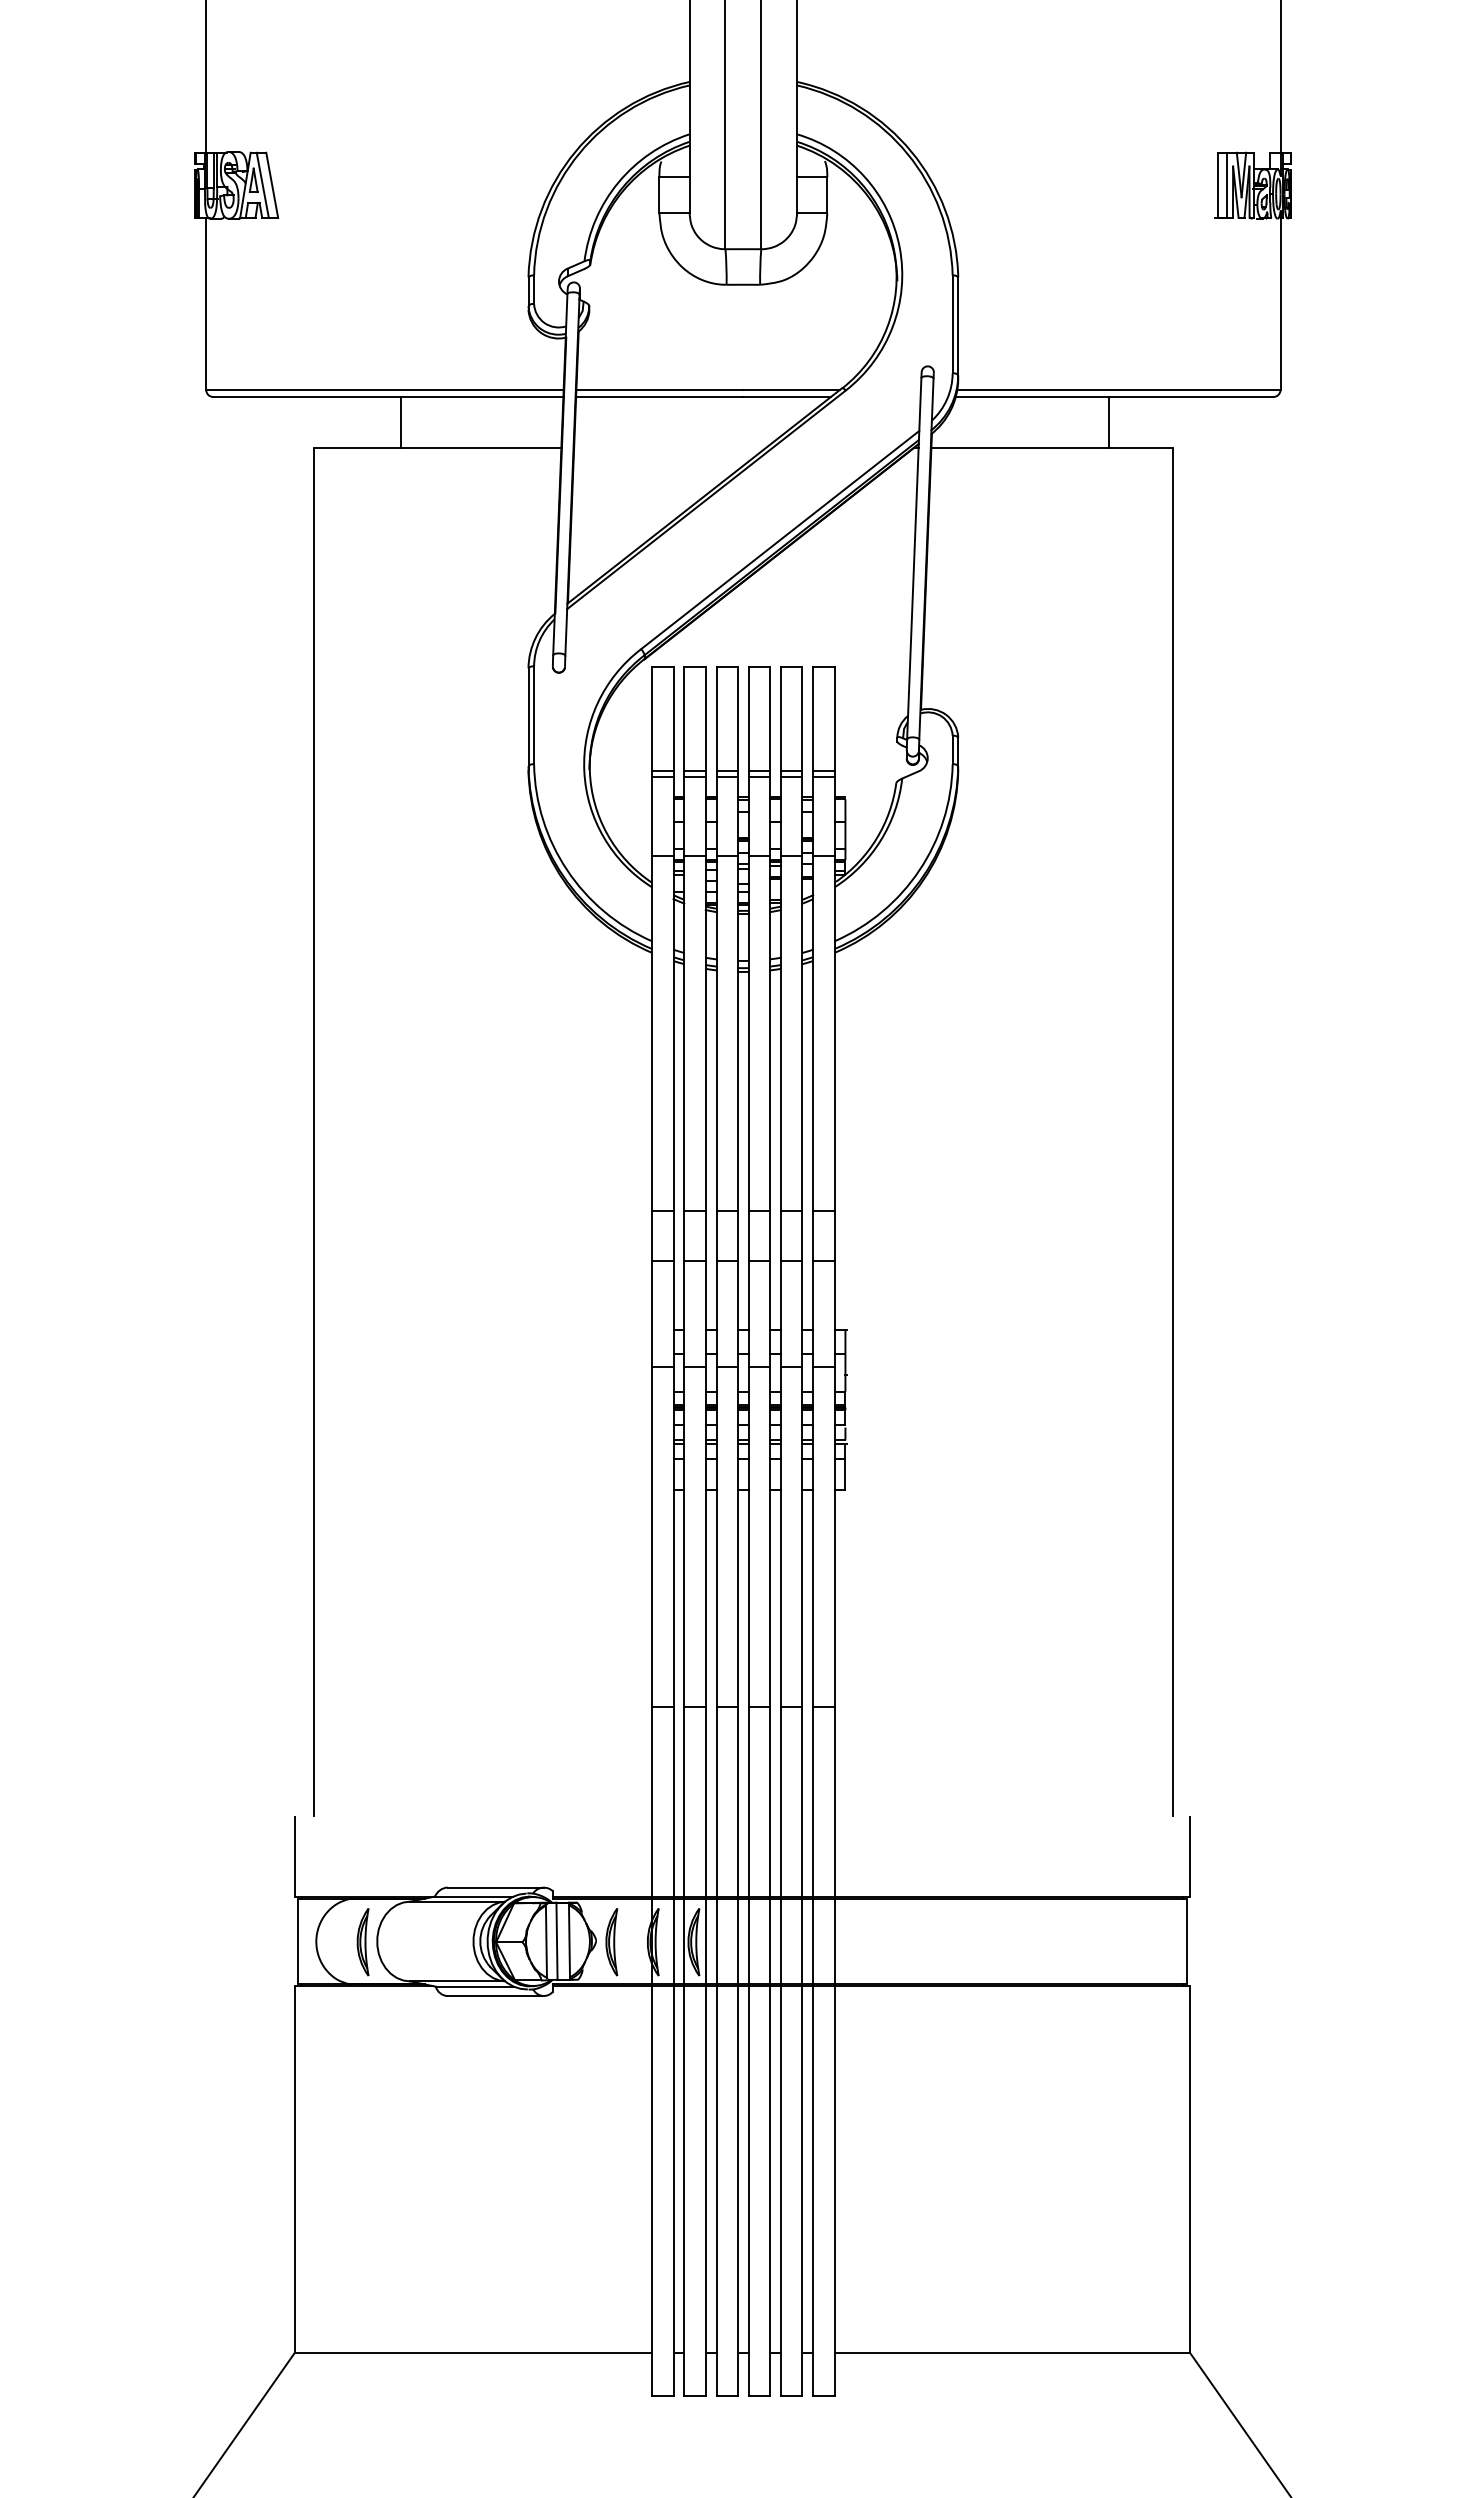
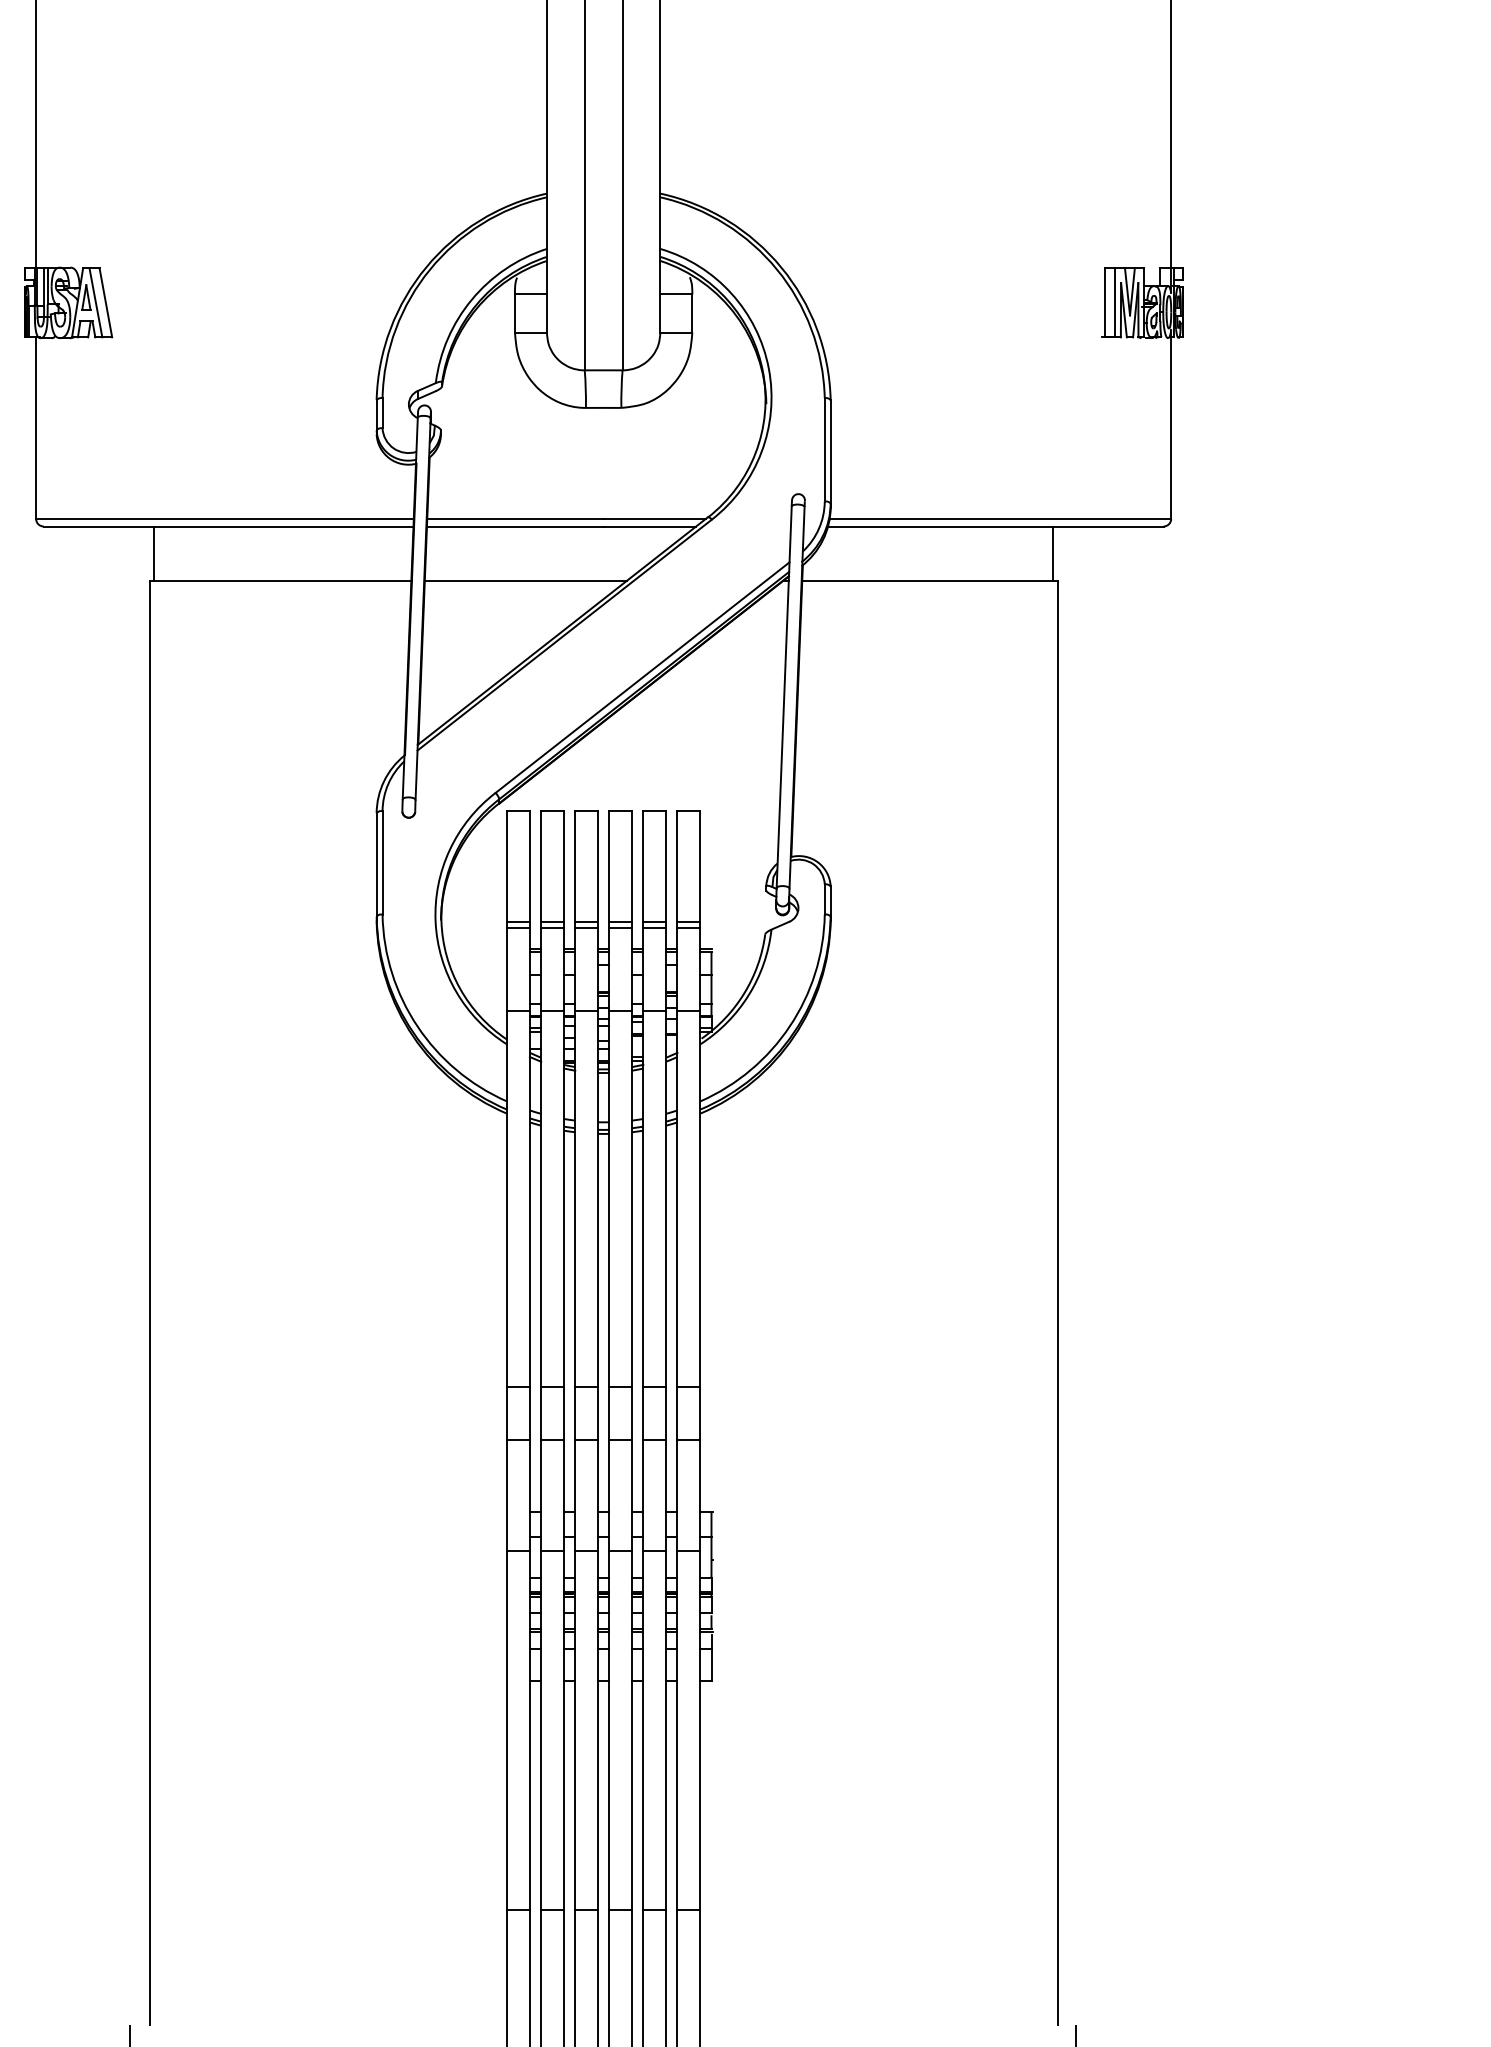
line: (401, 422) -> (154, 553), moved
line: (1108, 422) -> (1052, 553), moved
line: (669, 448) -> (525, 580), added

